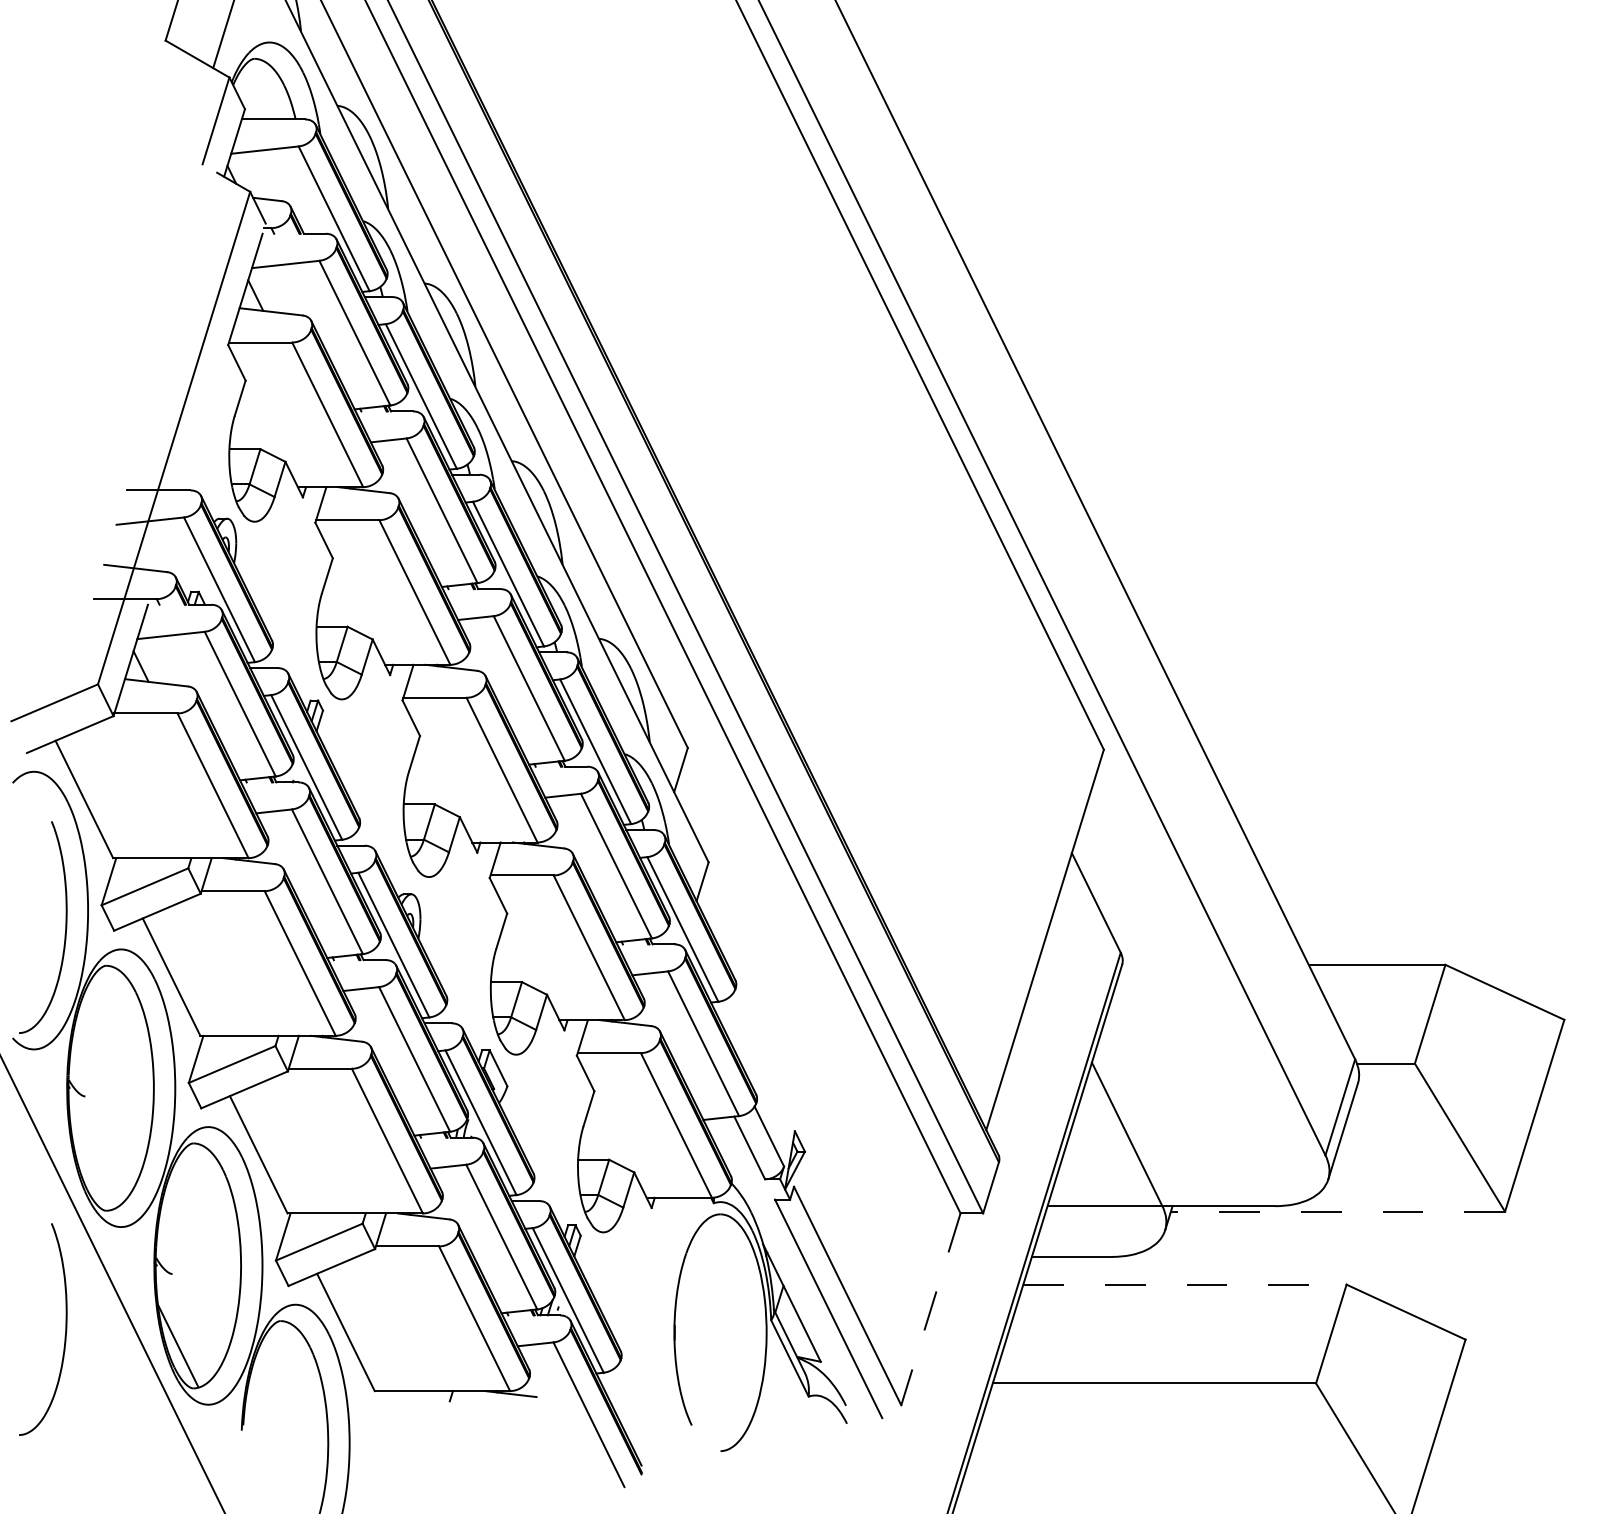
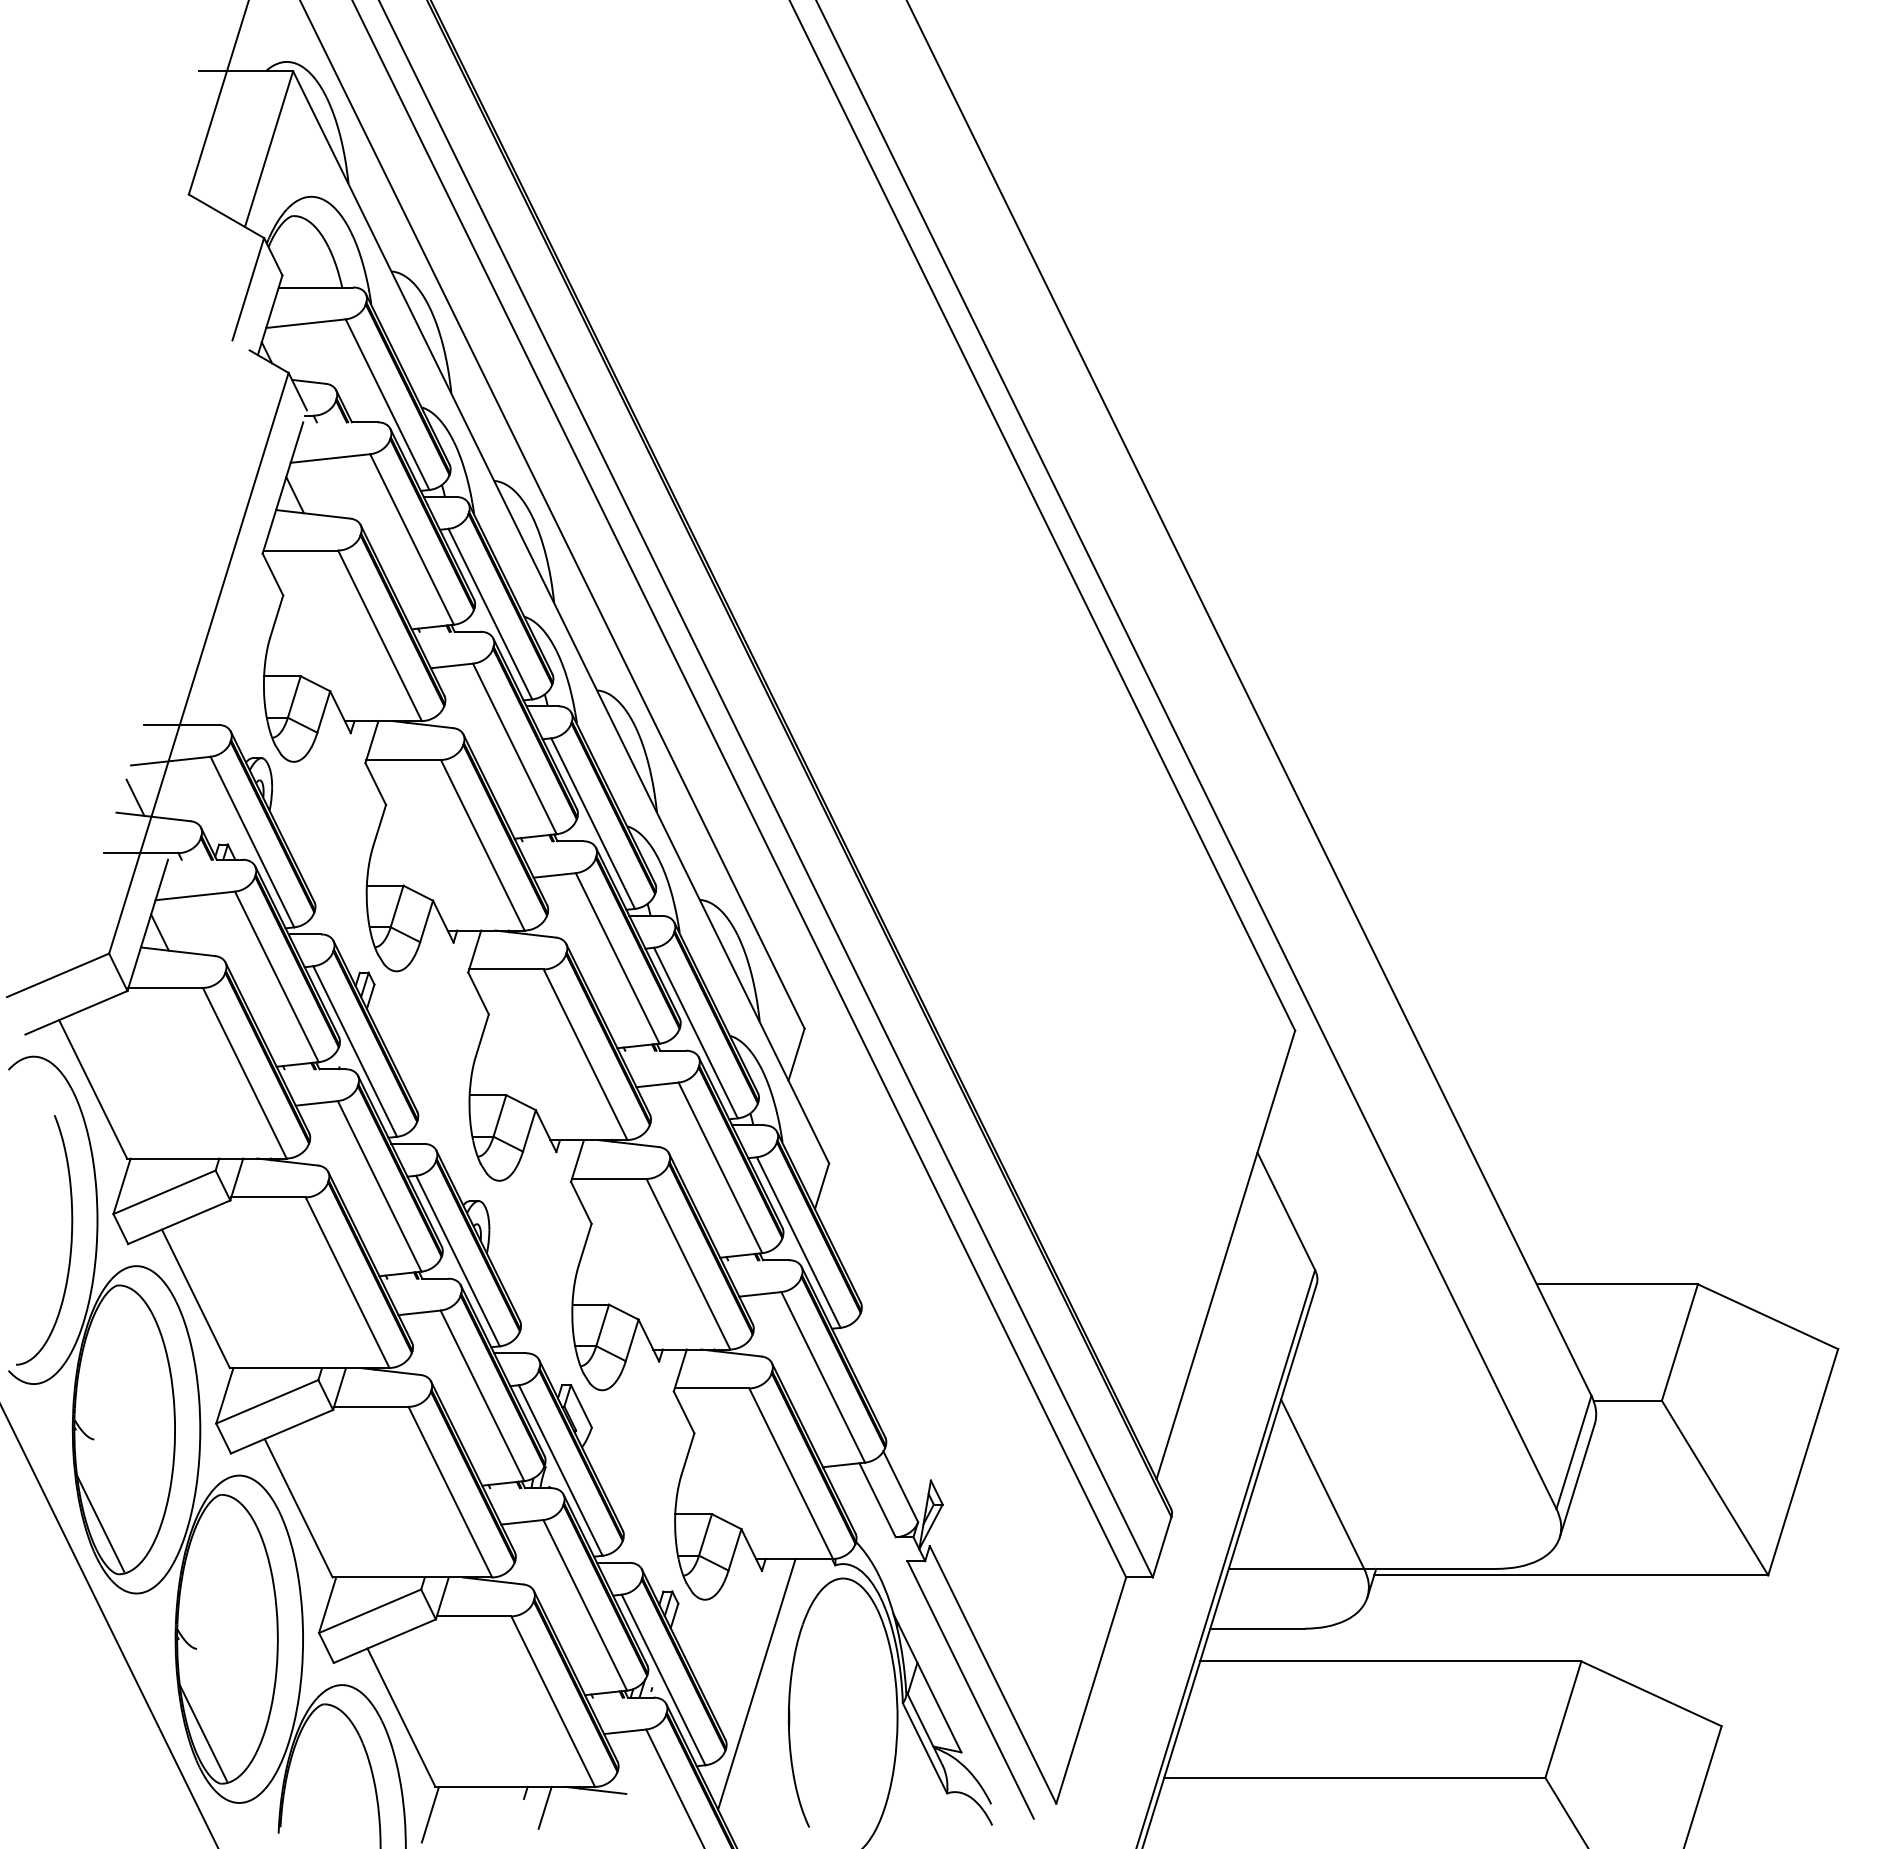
line: (120, 551) -> (135, 797), added
line: (90, 1167) -> (100, 1523), added
line: (1337, 1211) -> (1570, 1575), dashed -> solid
line: (1184, 1284) -> (1390, 1661), dashed -> solid
line: (647, 1303) -> (756, 1683), added
line: (931, 1310) -> (1091, 1691), dashed -> solid
curve: (65, 1329) -> (70, 1714), removed
line: (467, 1408) -> (544, 1807), added
line: (370, 1414) -> (430, 1814), added

